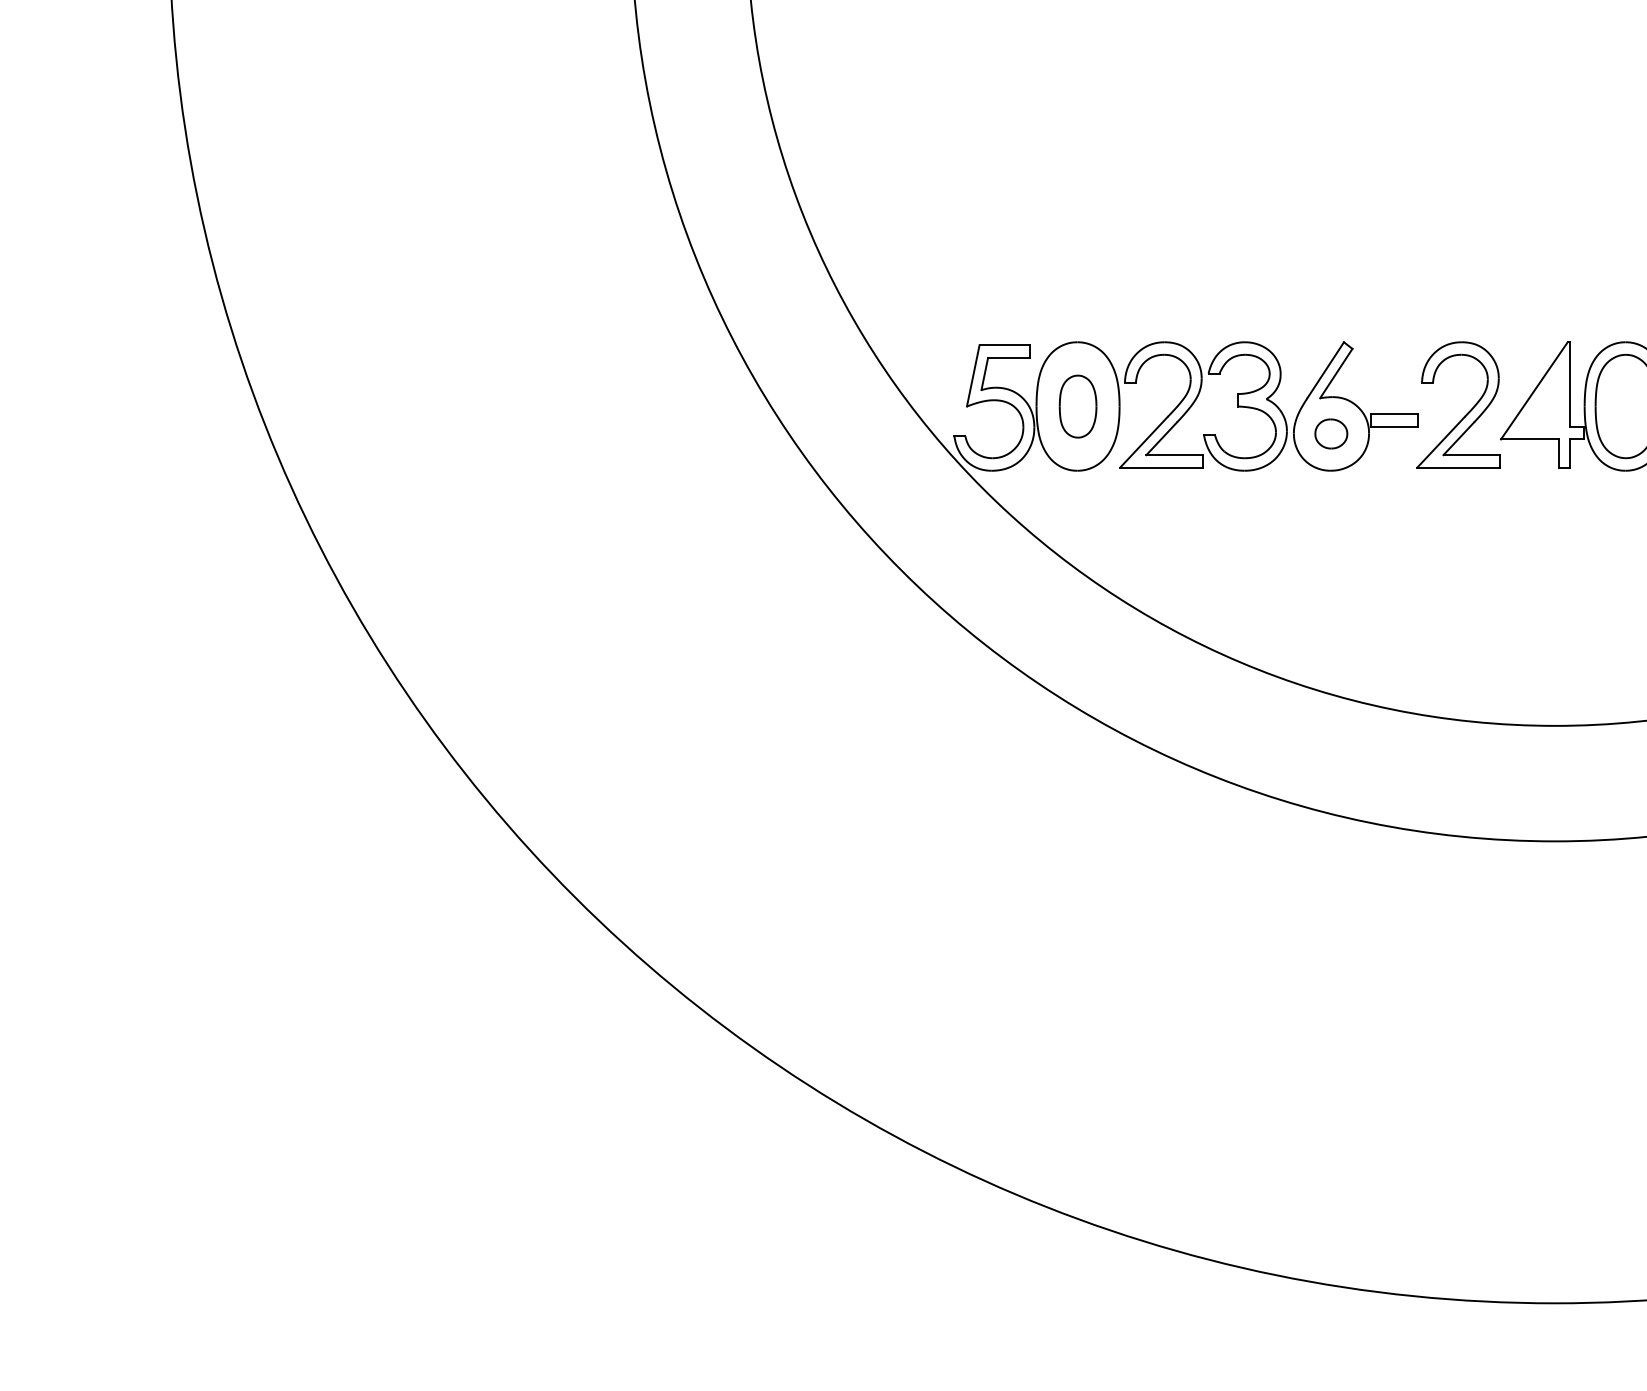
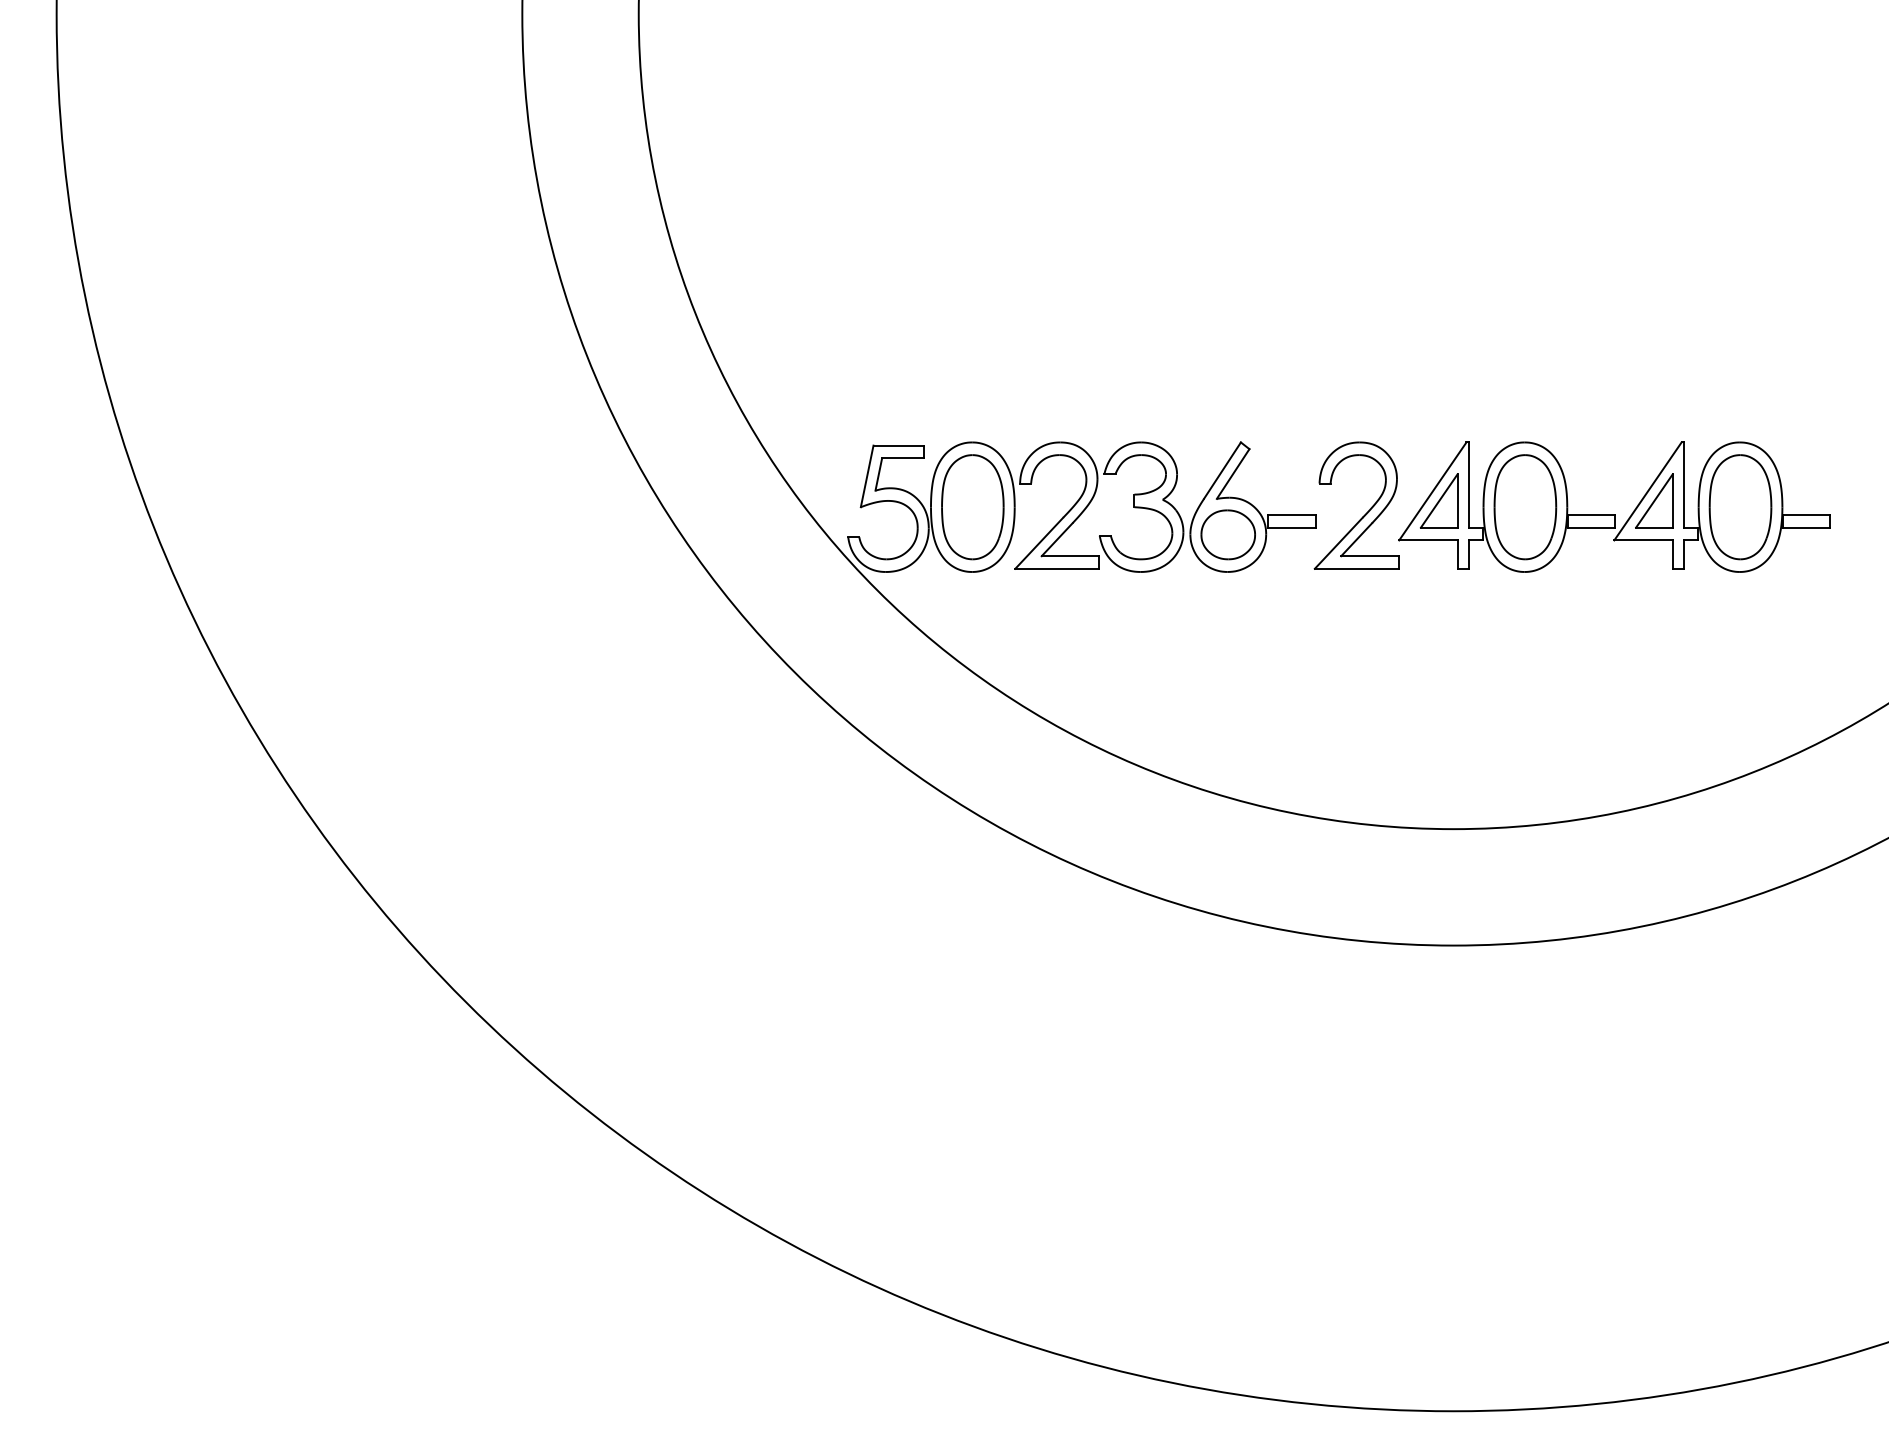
part: (1539, 399) -> (1438, 500), added
part: (1077, 406) -> (972, 507), size x1.67
part: (1330, 433) -> (1227, 534), size x1.67

